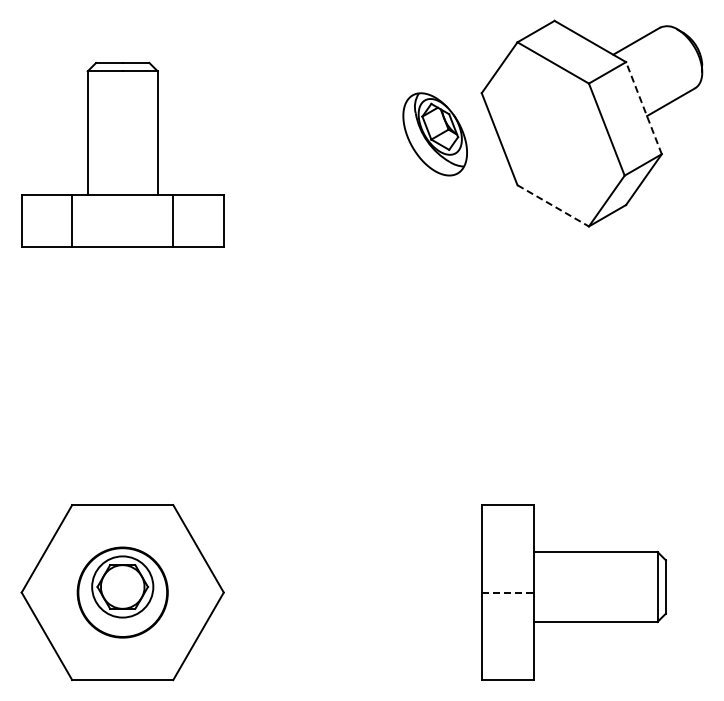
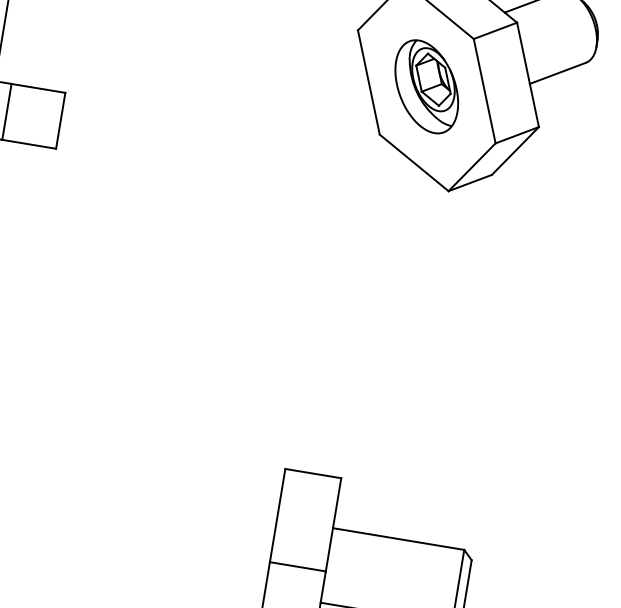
line: (643, 107) -> (527, 74), dashed -> solid
part: (434, 134) -> (425, 86), moved
line: (553, 206) -> (414, 163), dashed -> solid
line: (508, 592) -> (298, 566), dashed -> solid

